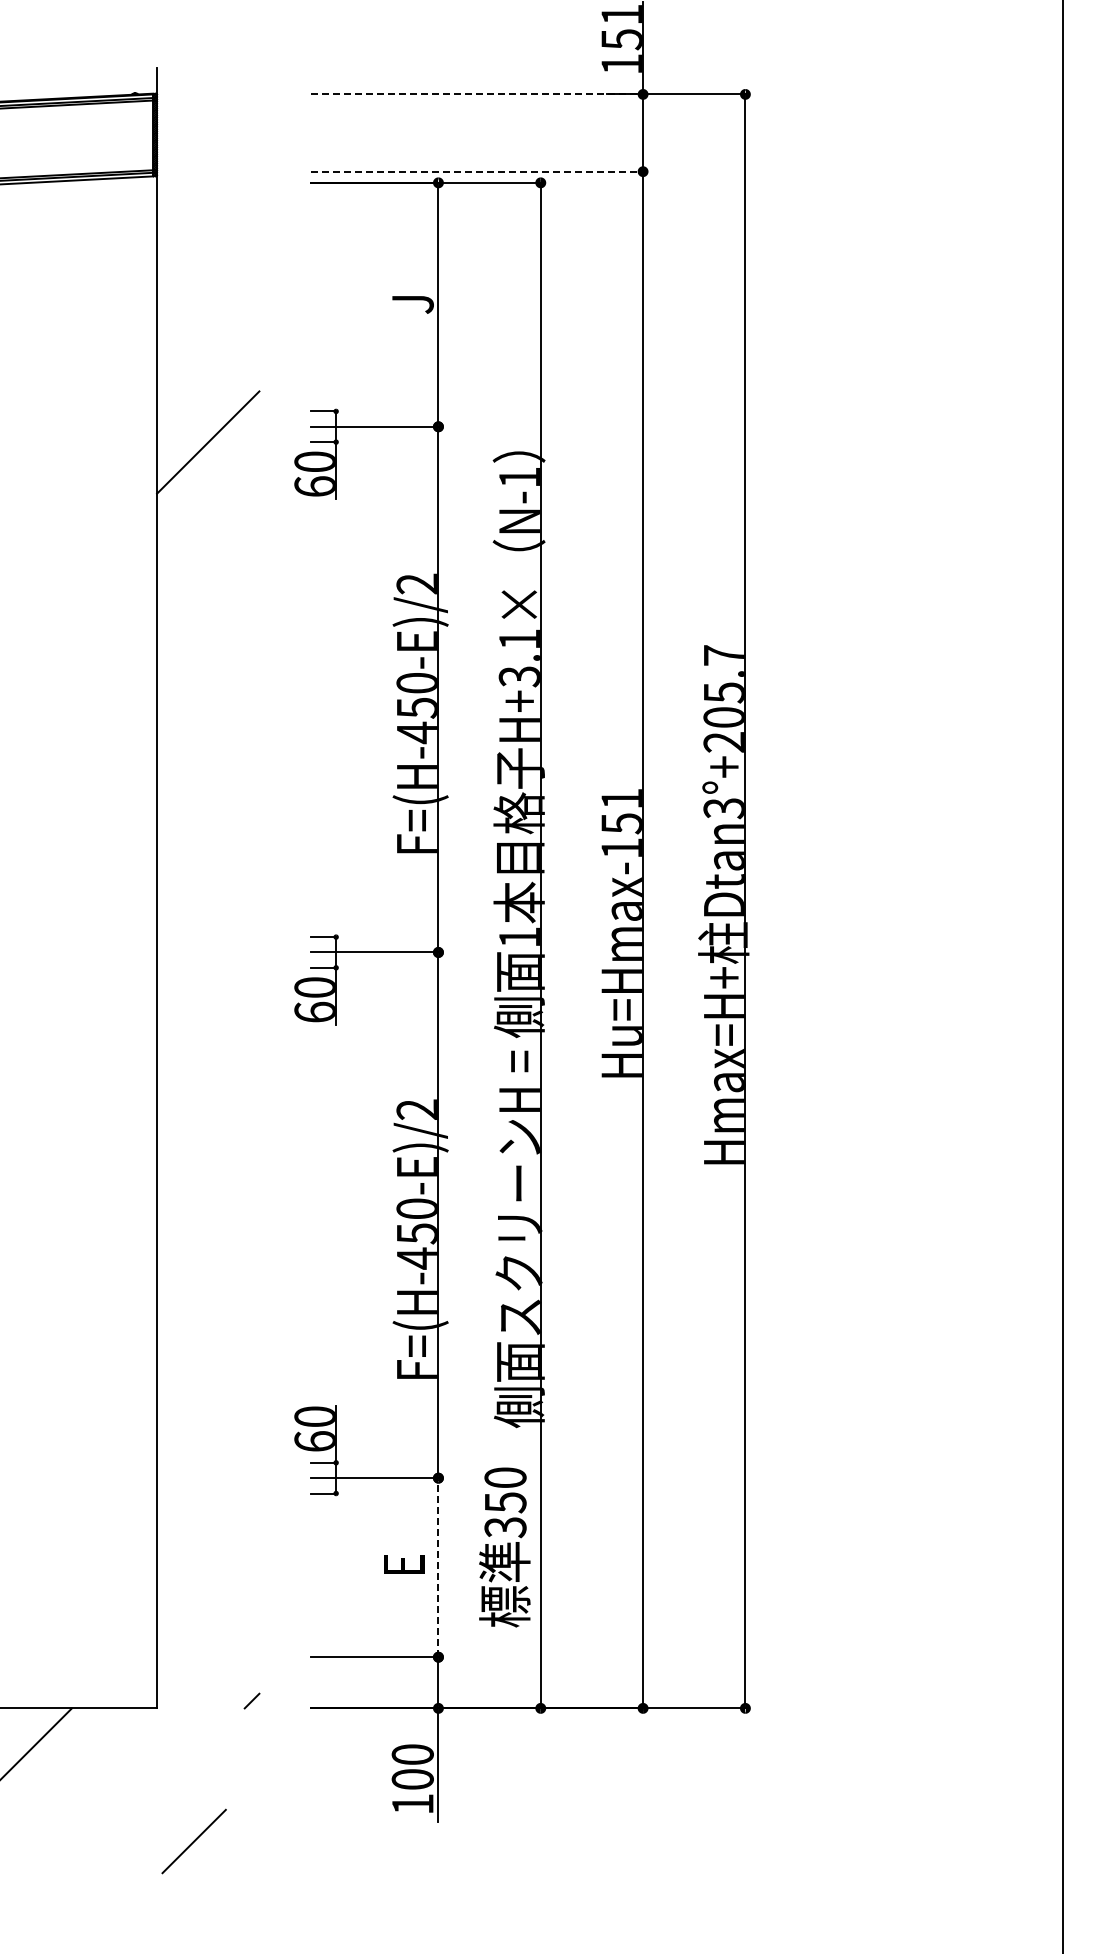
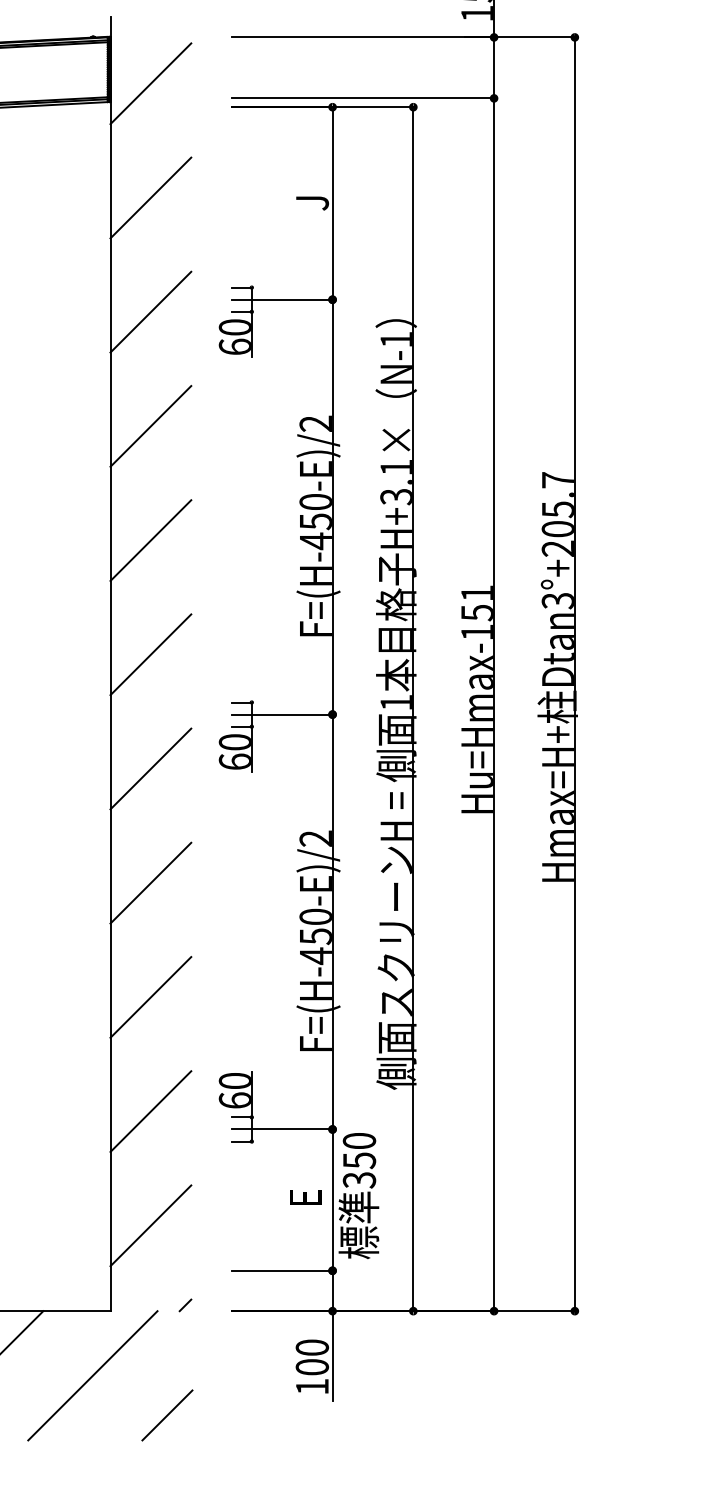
line: (477, 94) -> (363, 37), dashed -> solid
line: (208, 153) -> (151, 84), added
line: (477, 171) -> (363, 98), dashed -> solid
line: (208, 297) -> (151, 197), added
line: (208, 587) -> (151, 426), added
line: (208, 731) -> (151, 540), added
line: (208, 876) -> (151, 654), added
line: (208, 1021) -> (151, 769), added
line: (208, 1165) -> (151, 882), added
line: (208, 1310) -> (151, 997), added
line: (208, 1455) -> (151, 1111), added
text: (504, 1547) -> (358, 1196), moved
line: (438, 1567) -> (332, 1199), dashed -> solid
line: (208, 1600) -> (151, 1226), added
line: (134, 1790) -> (92, 1375), added
line: (193, 1841) -> (166, 1415), moved

